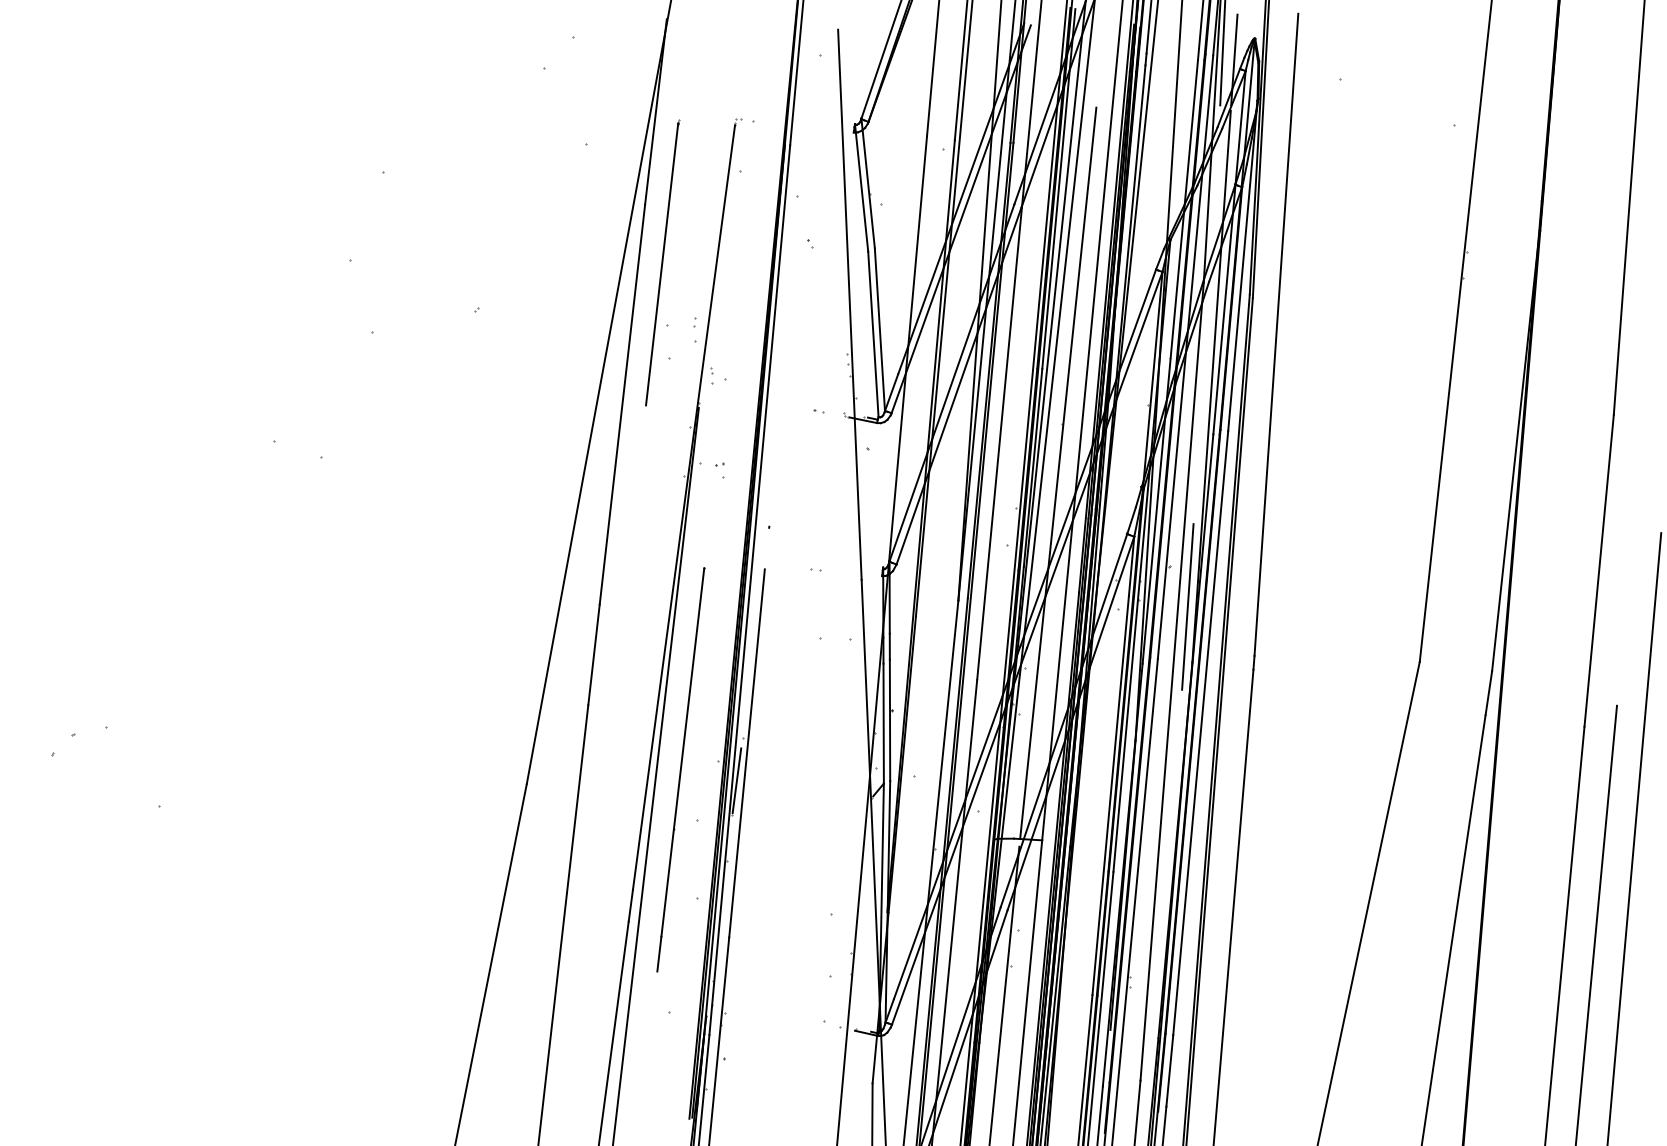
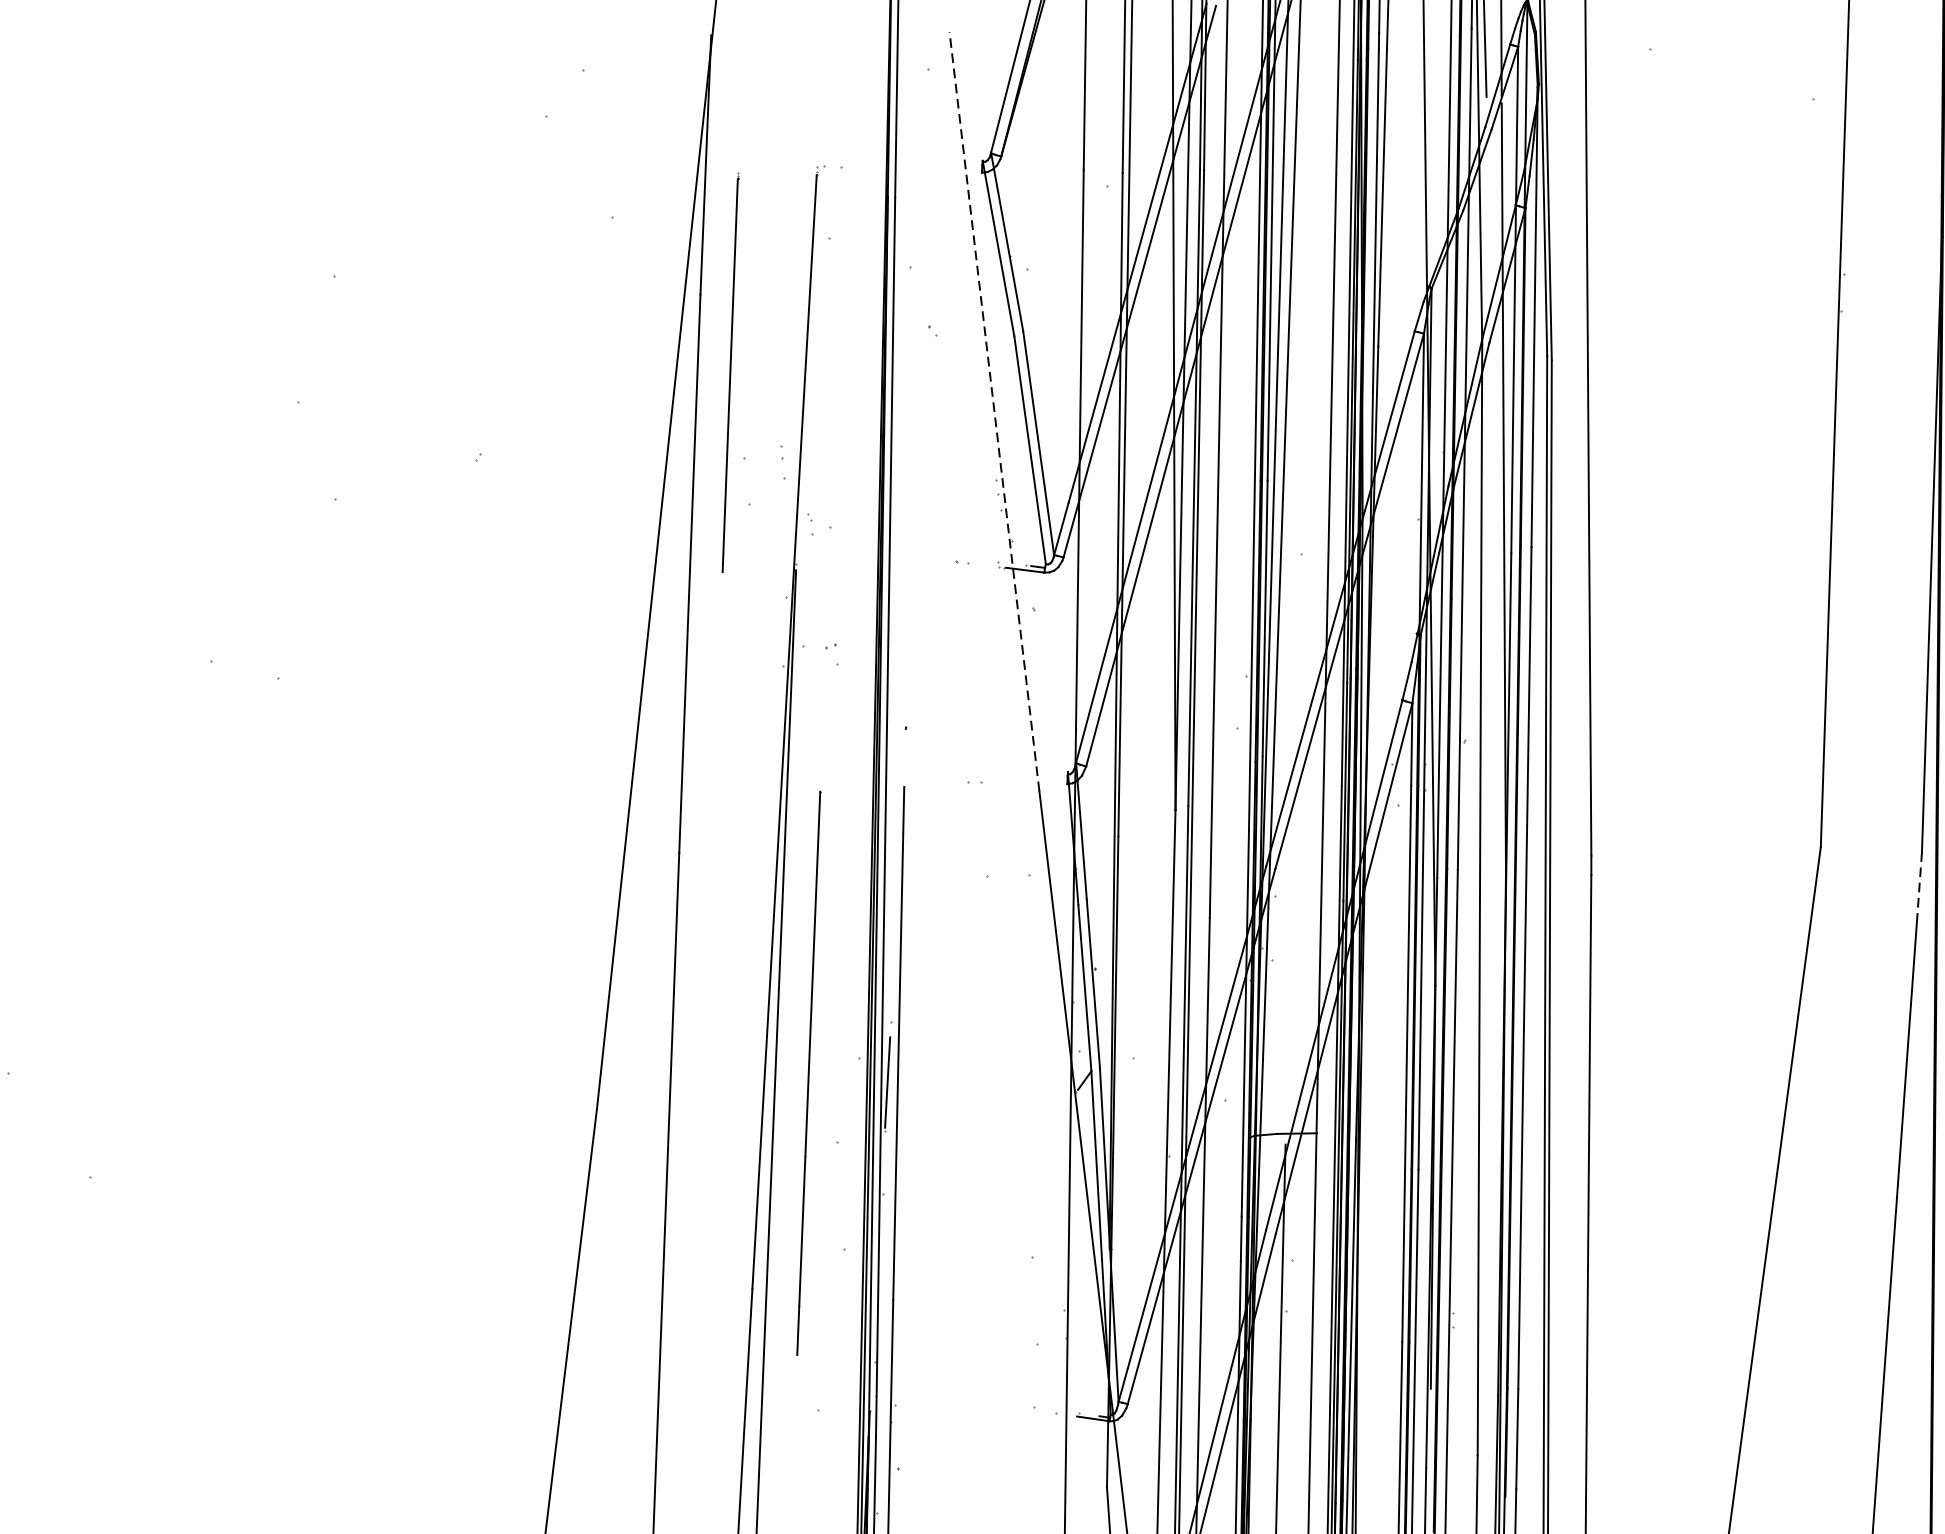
line: (849, 304) -> (993, 411), solid -> dashed
line: (1058, 472) -> (1300, 622), removed
line: (1187, 606) -> (1493, 794), removed
line: (1488, 693) -> (1919, 883), solid -> dashed

